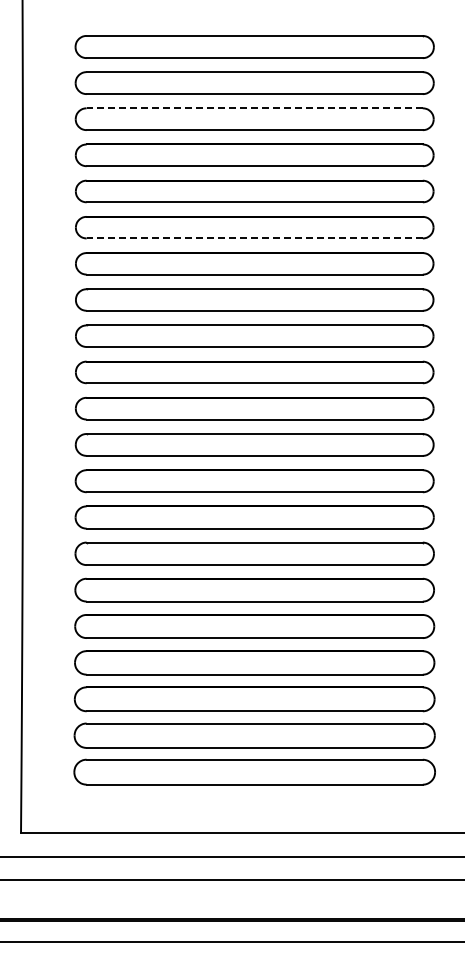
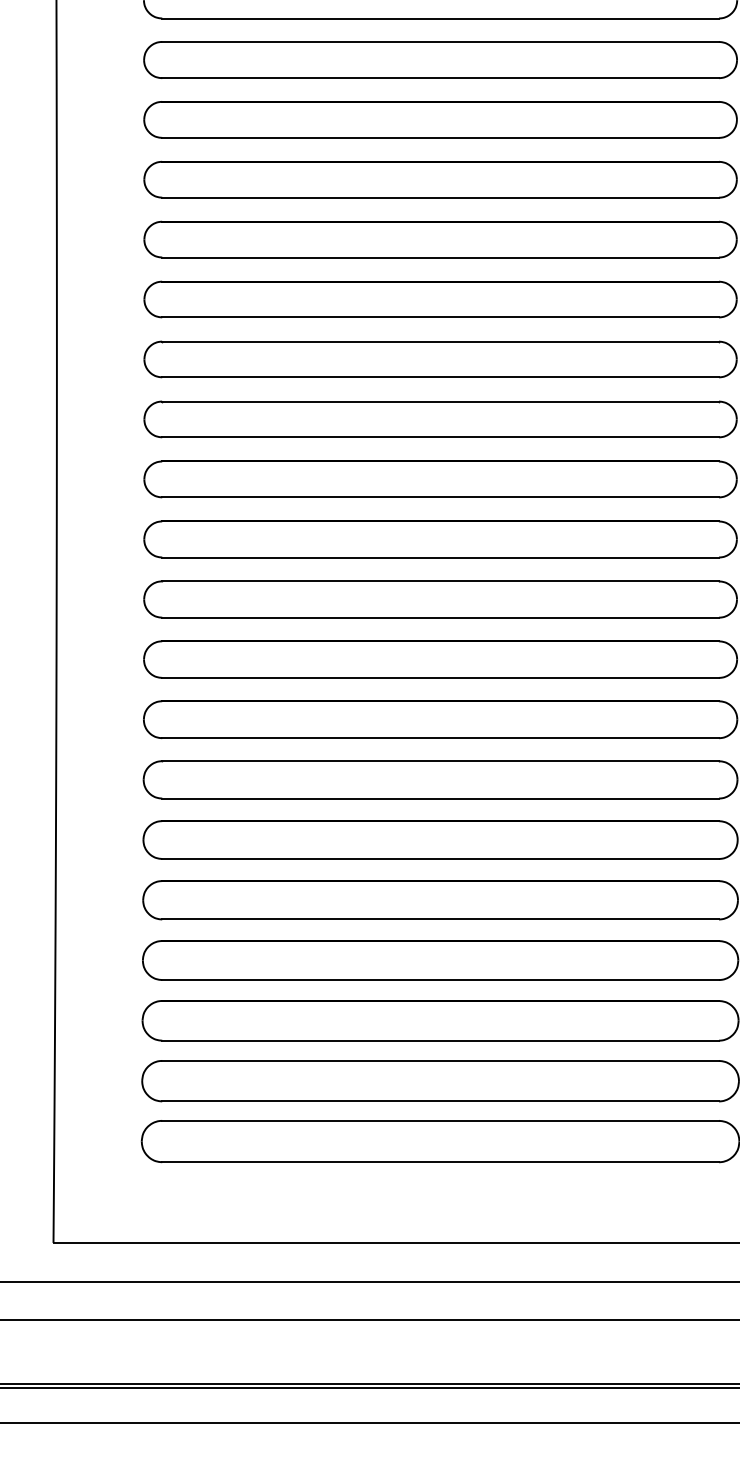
line: (254, 108) -> (440, 42), dashed -> solid
line: (254, 238) -> (440, 257), dashed -> solid

